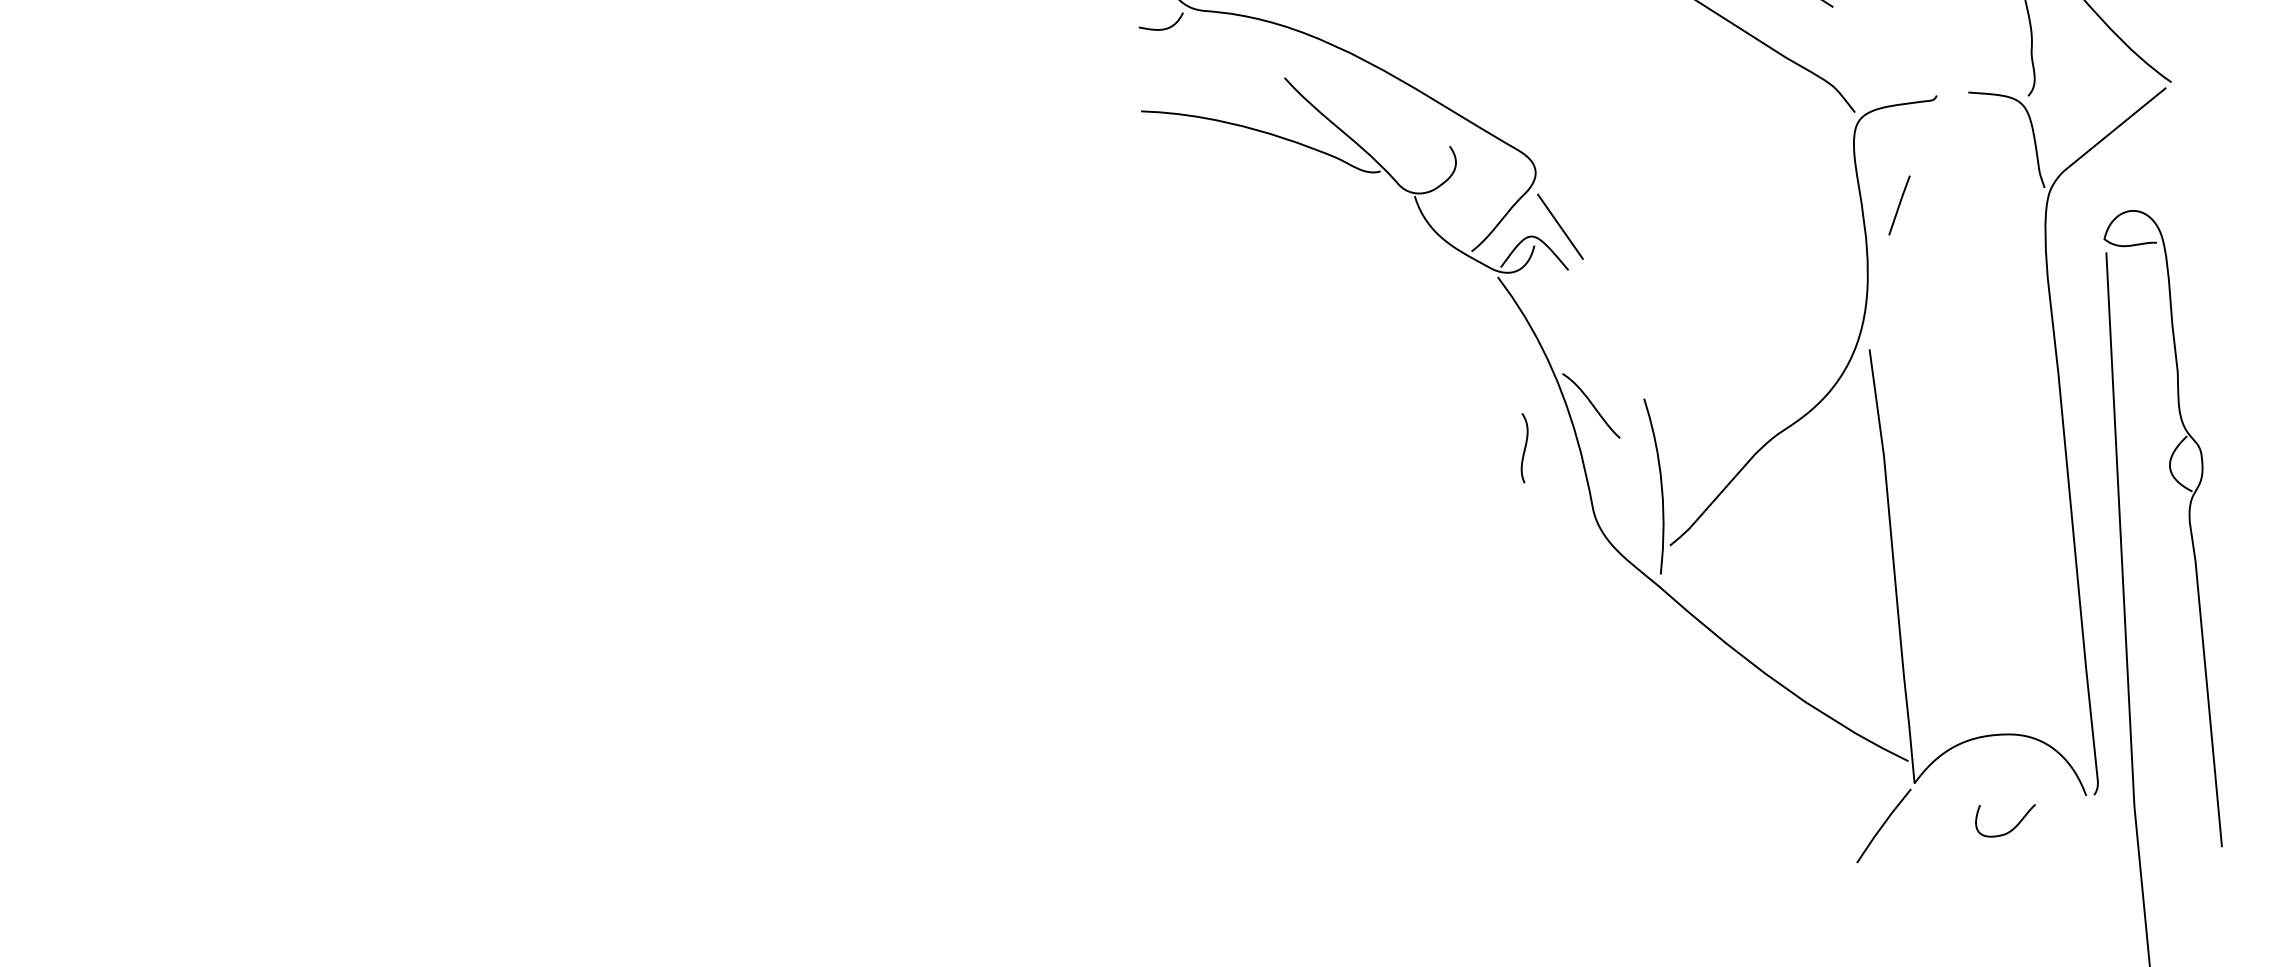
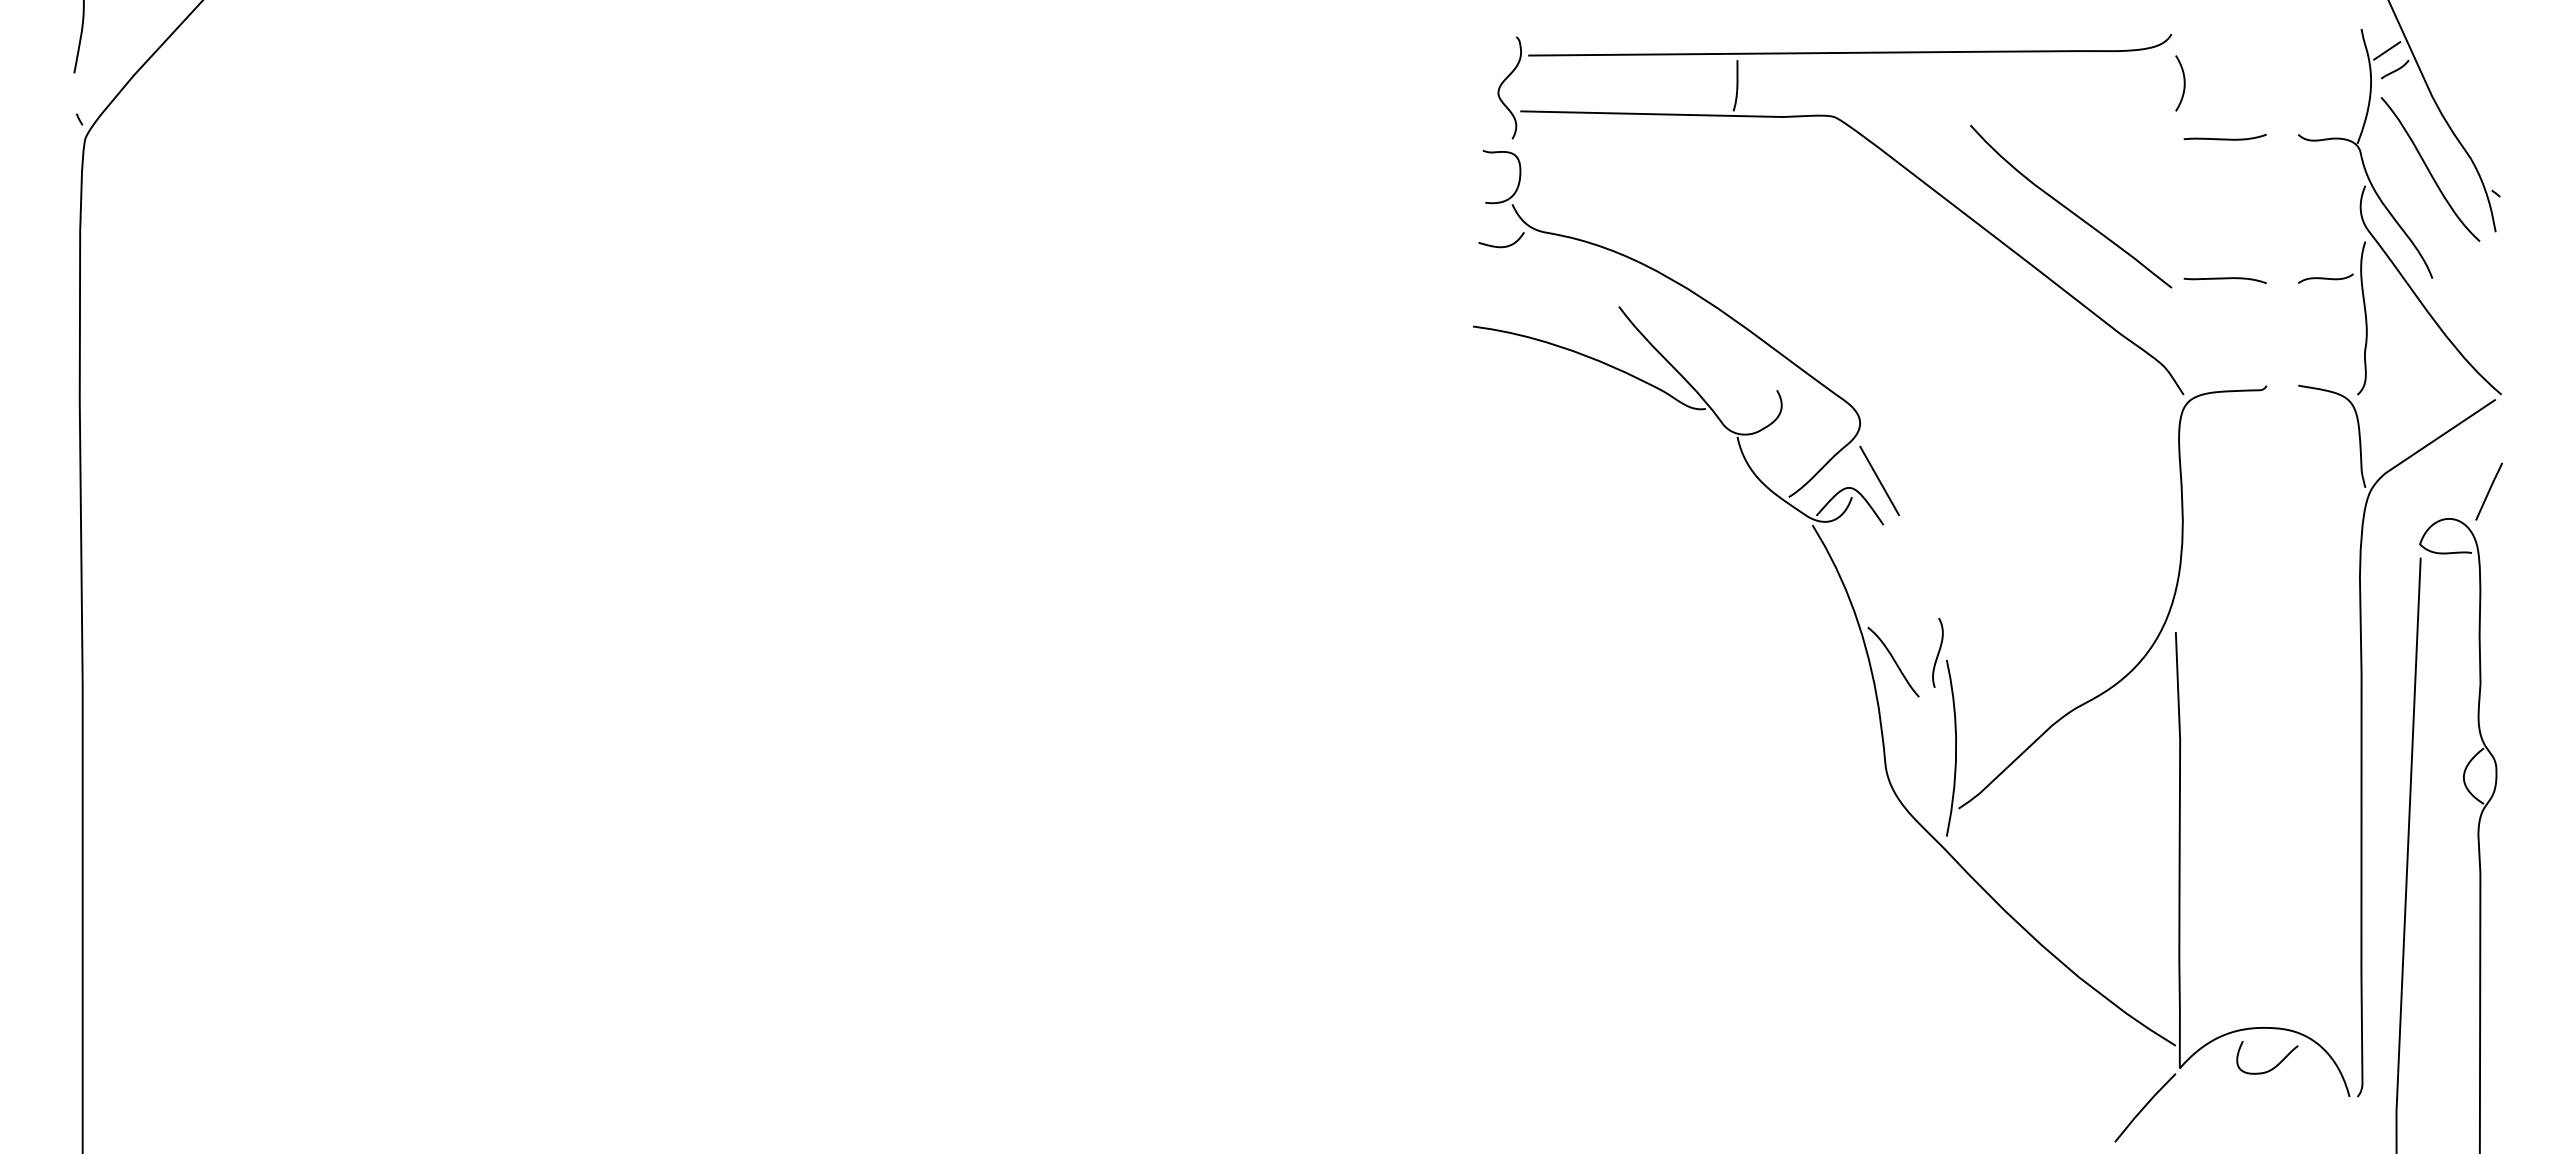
line: (1898, 205) -> (2488, 491), moved
curve: (1523, 447) -> (1937, 652), moved
curve: (2014, 826) -> (2275, 1065), moved

